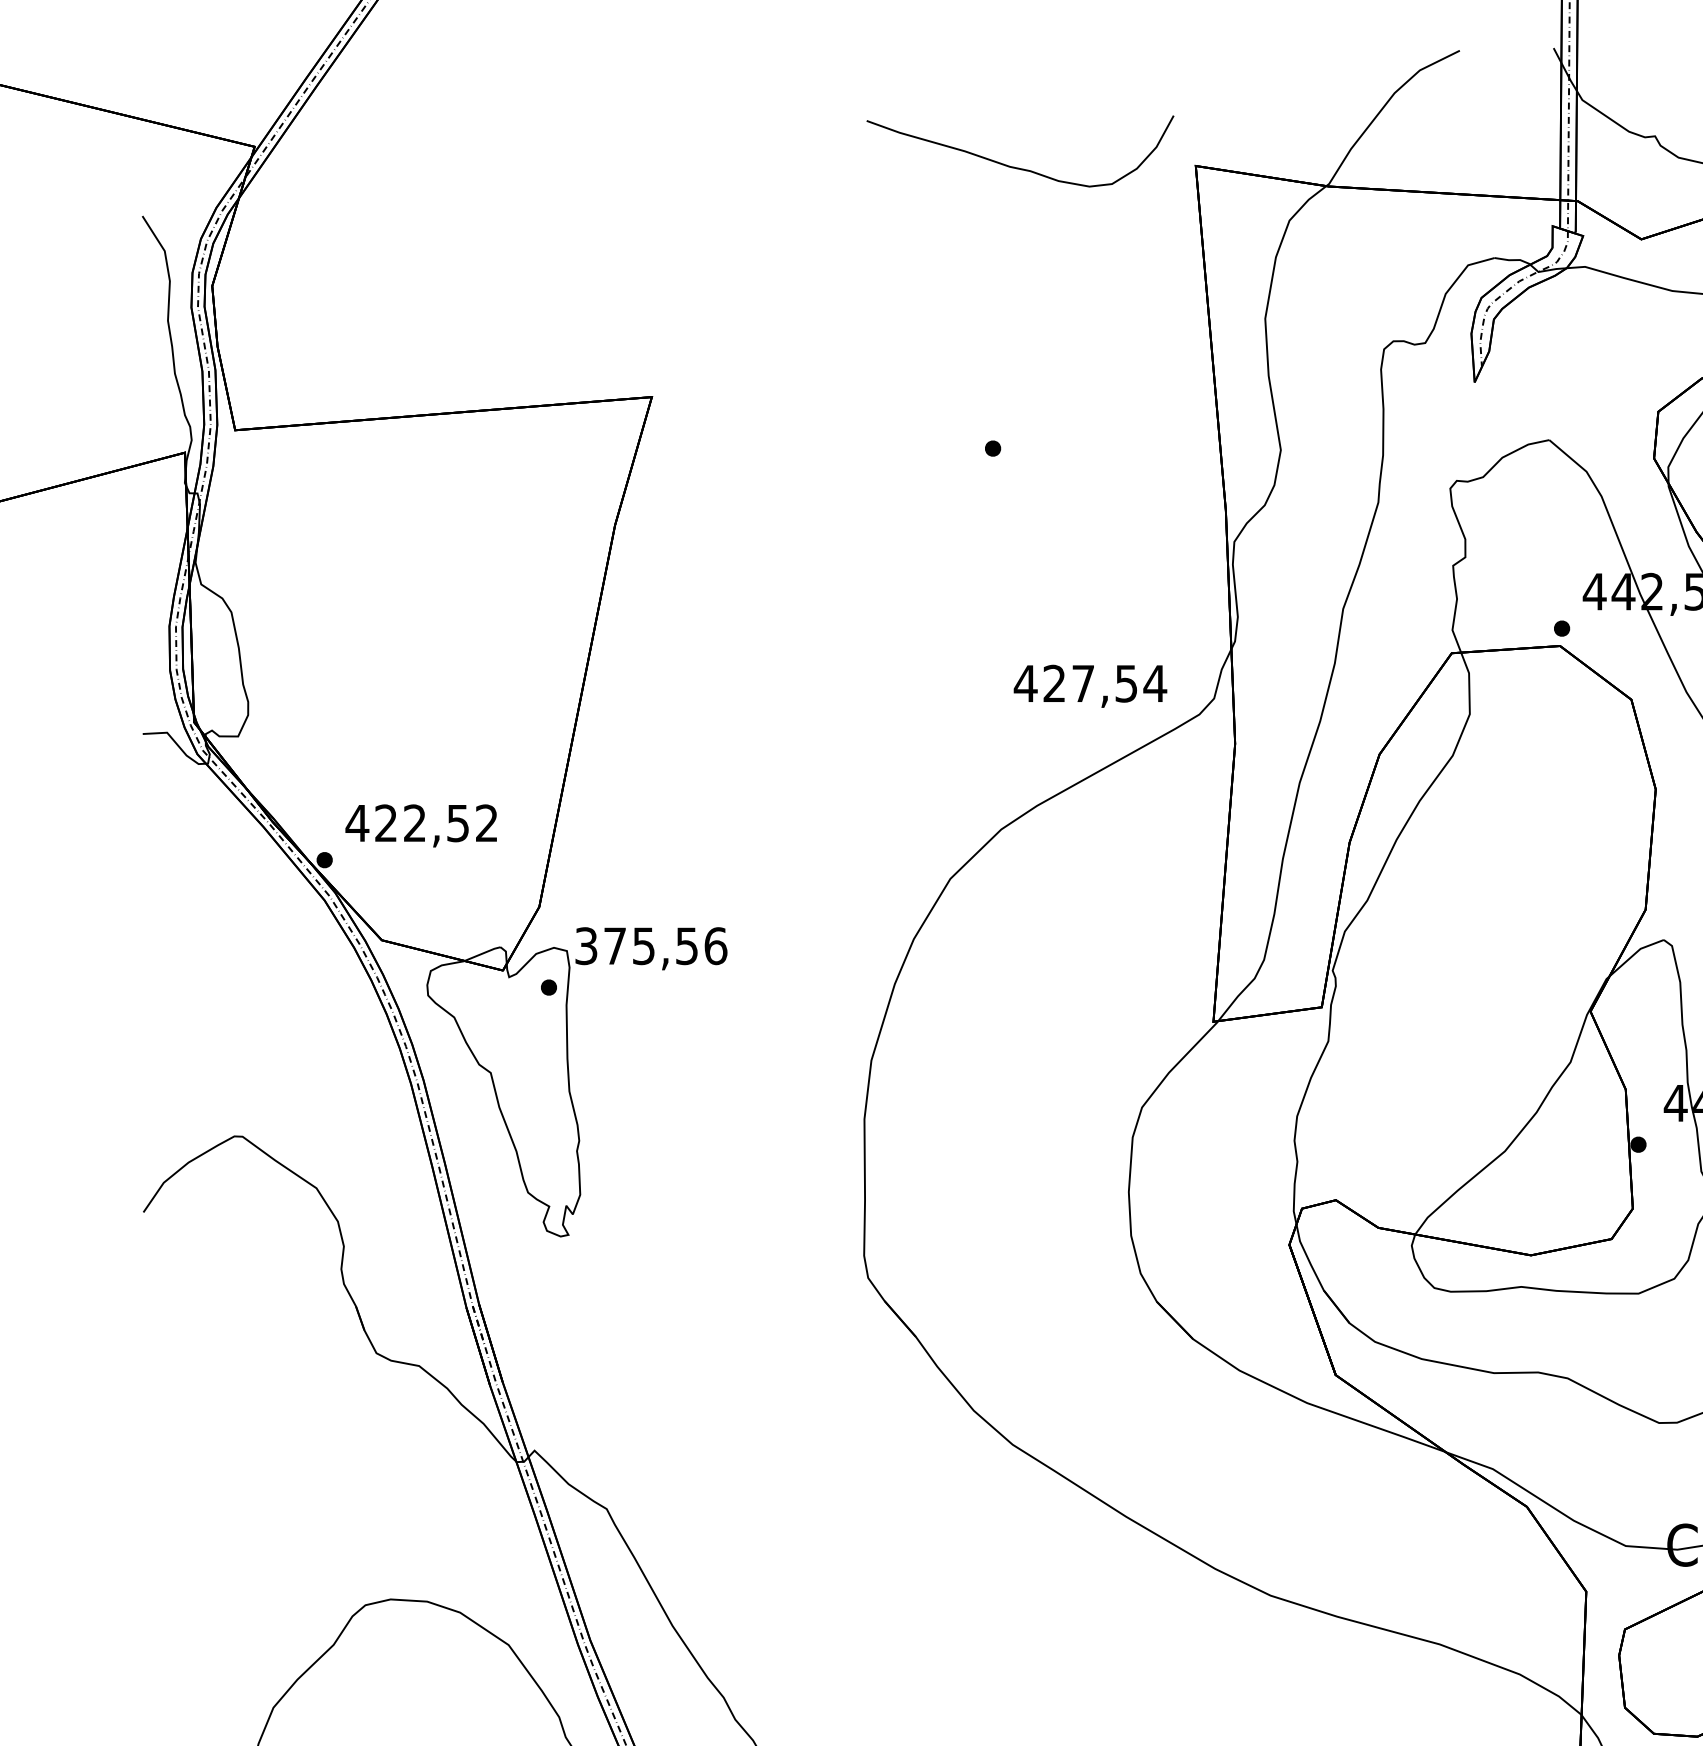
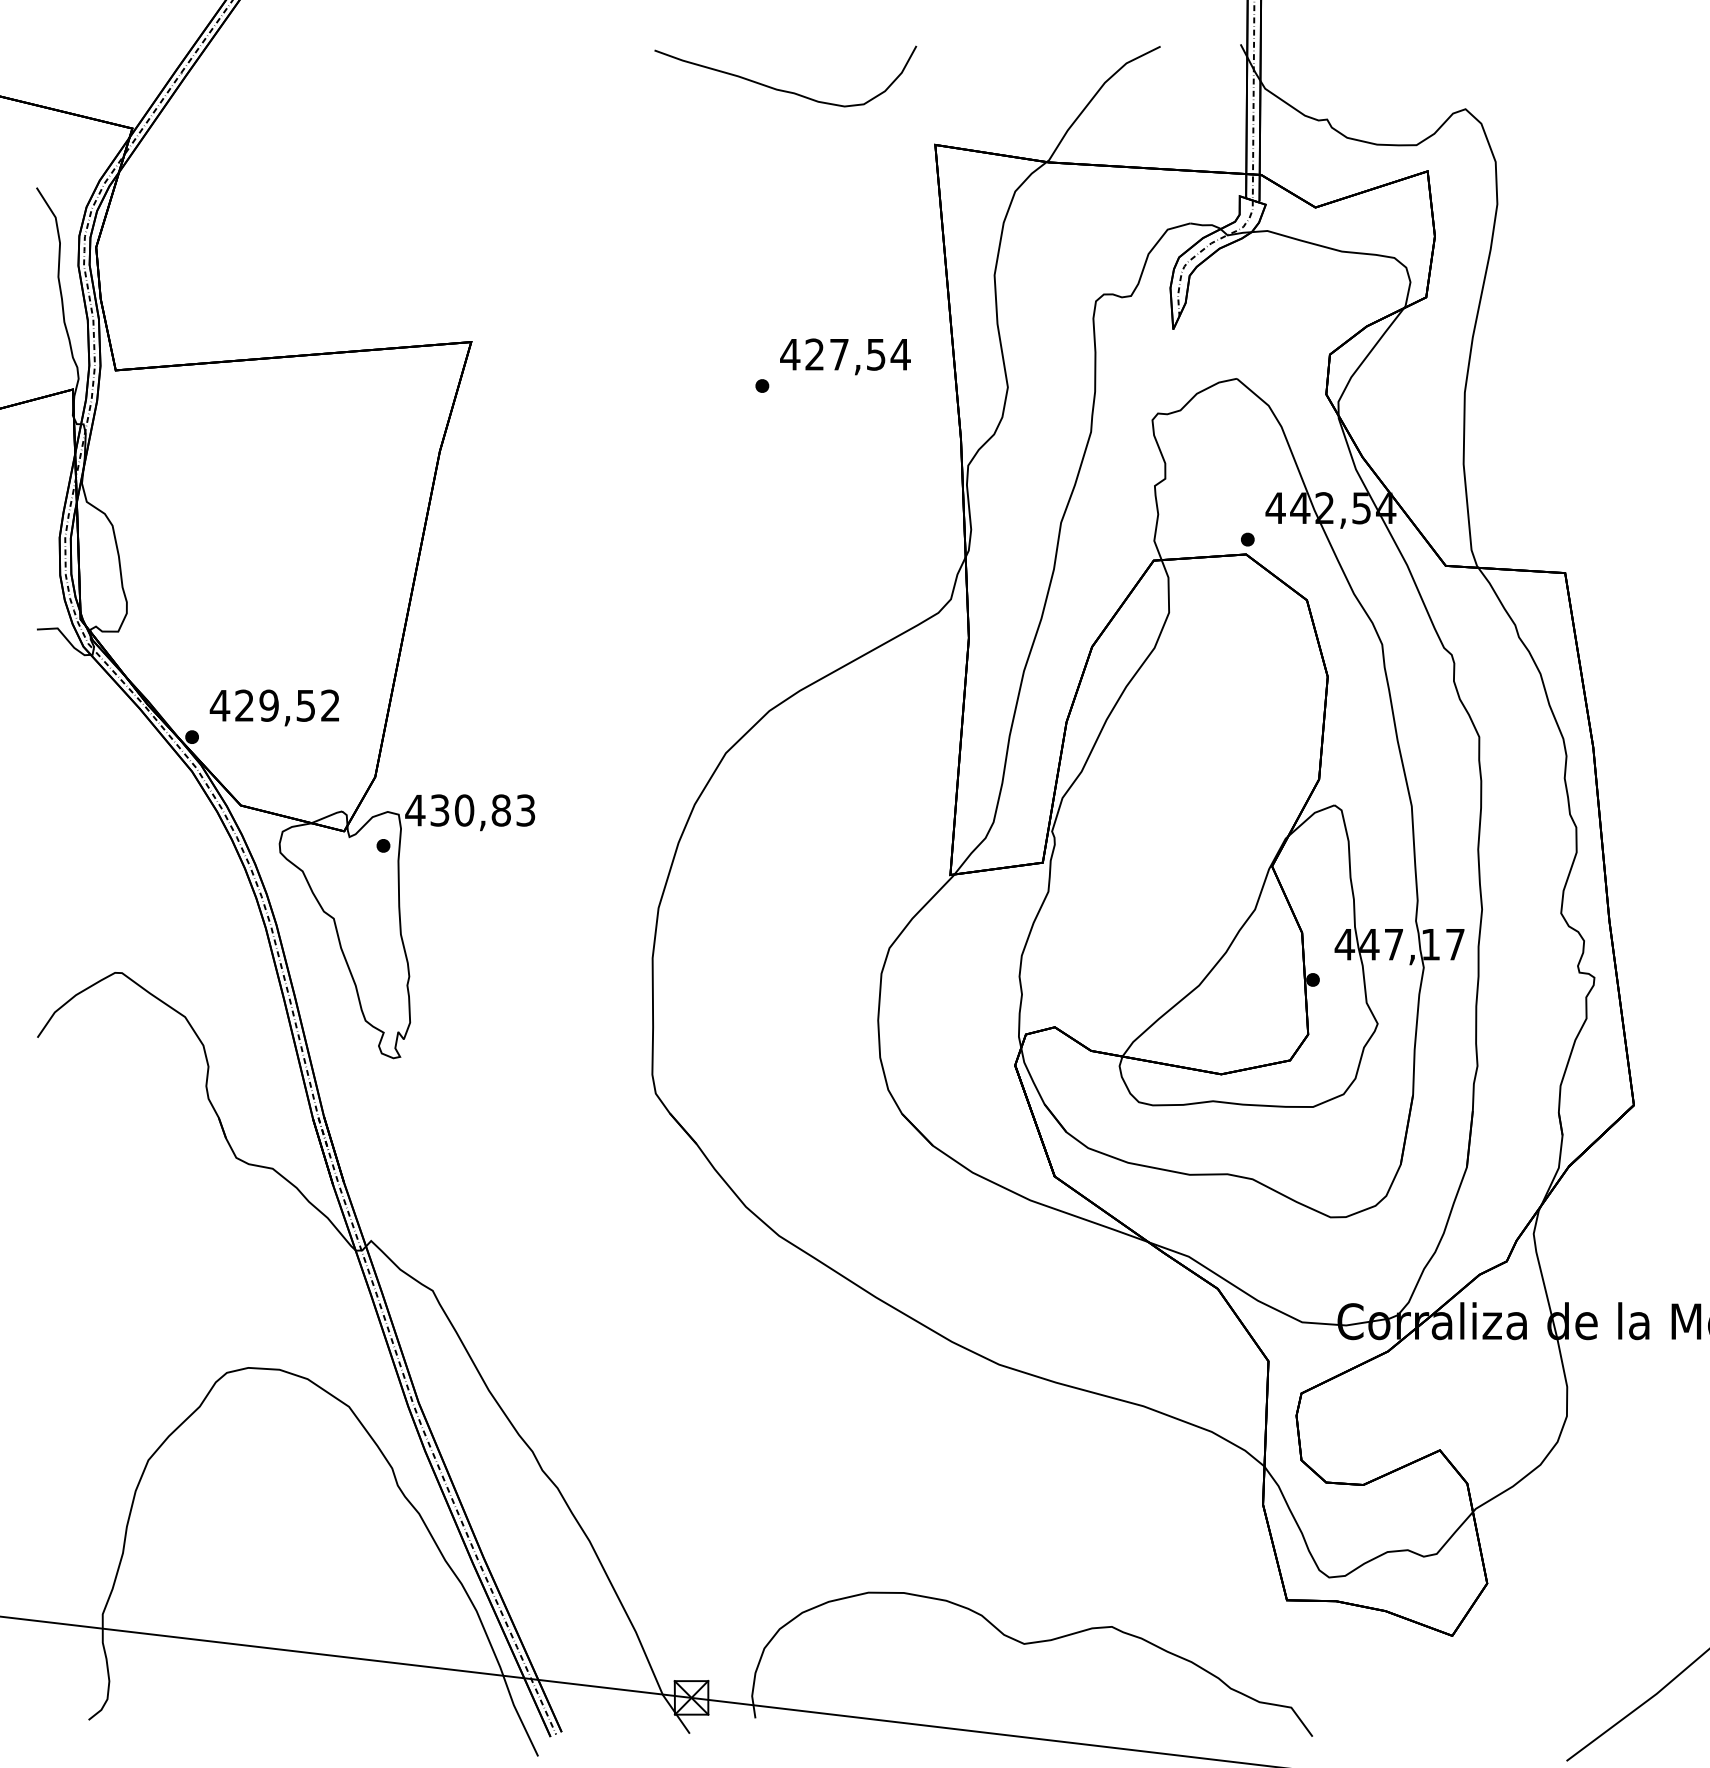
curve: (1016, 166) -> (782, 89), moved
text: (1090, 685) -> (845, 356), moved
text: (414, 823) -> (268, 705), 422,52 -> 429,52
text: (650, 946) -> (470, 810), 375,56 -> 430,83

